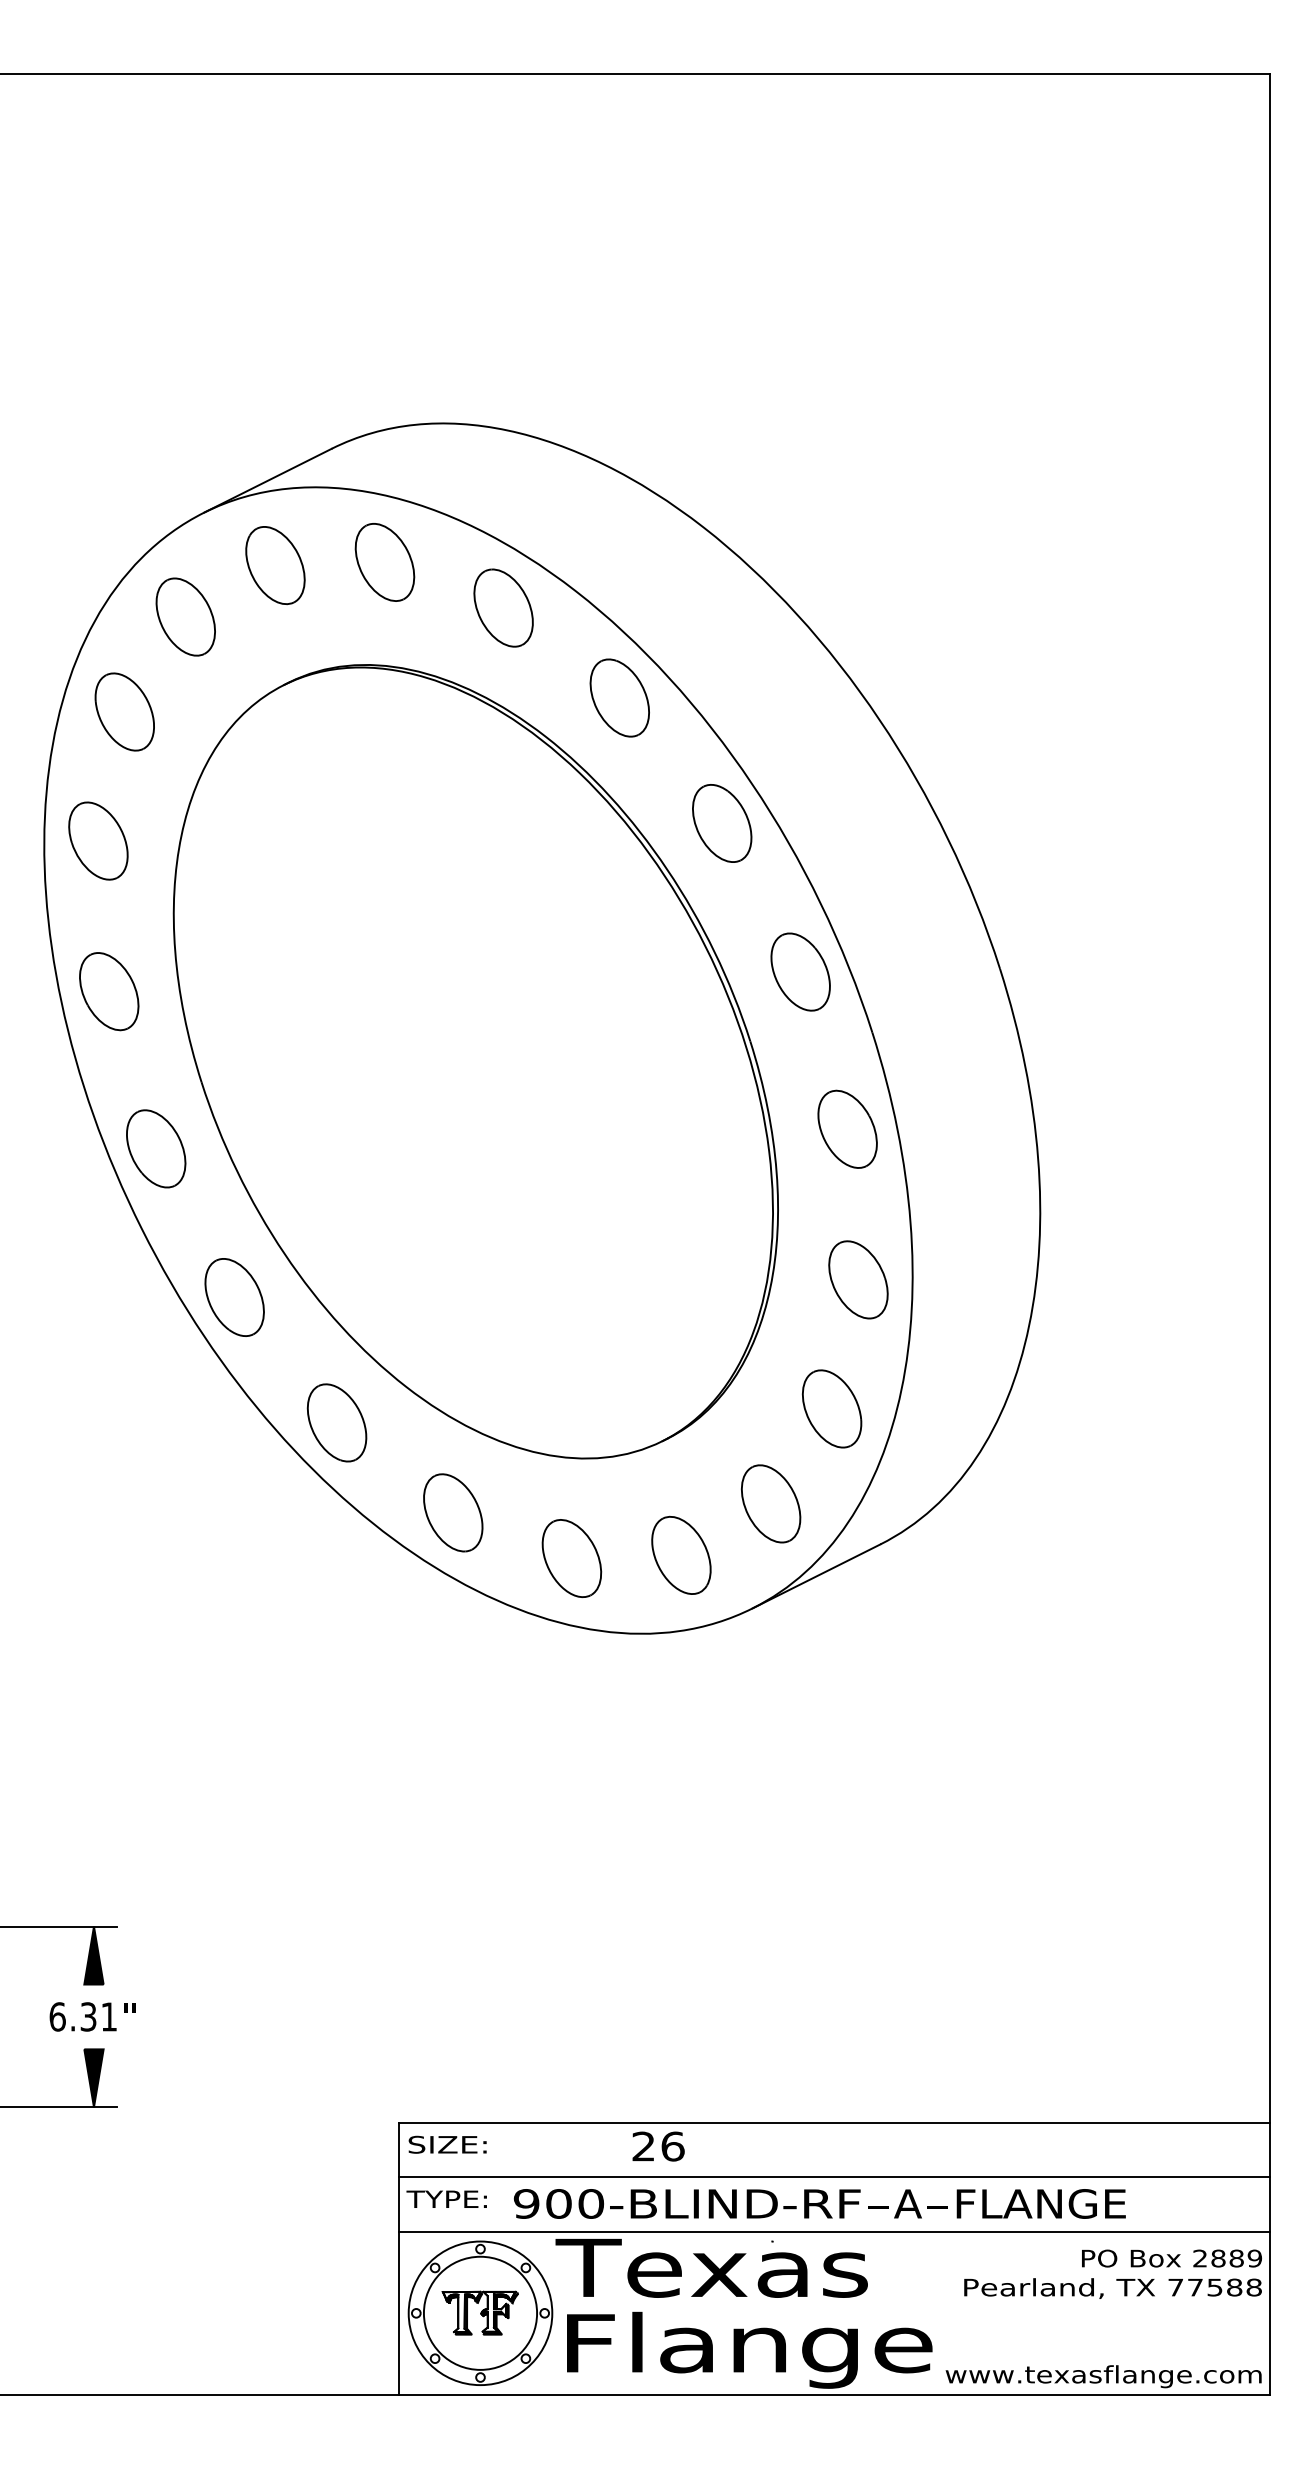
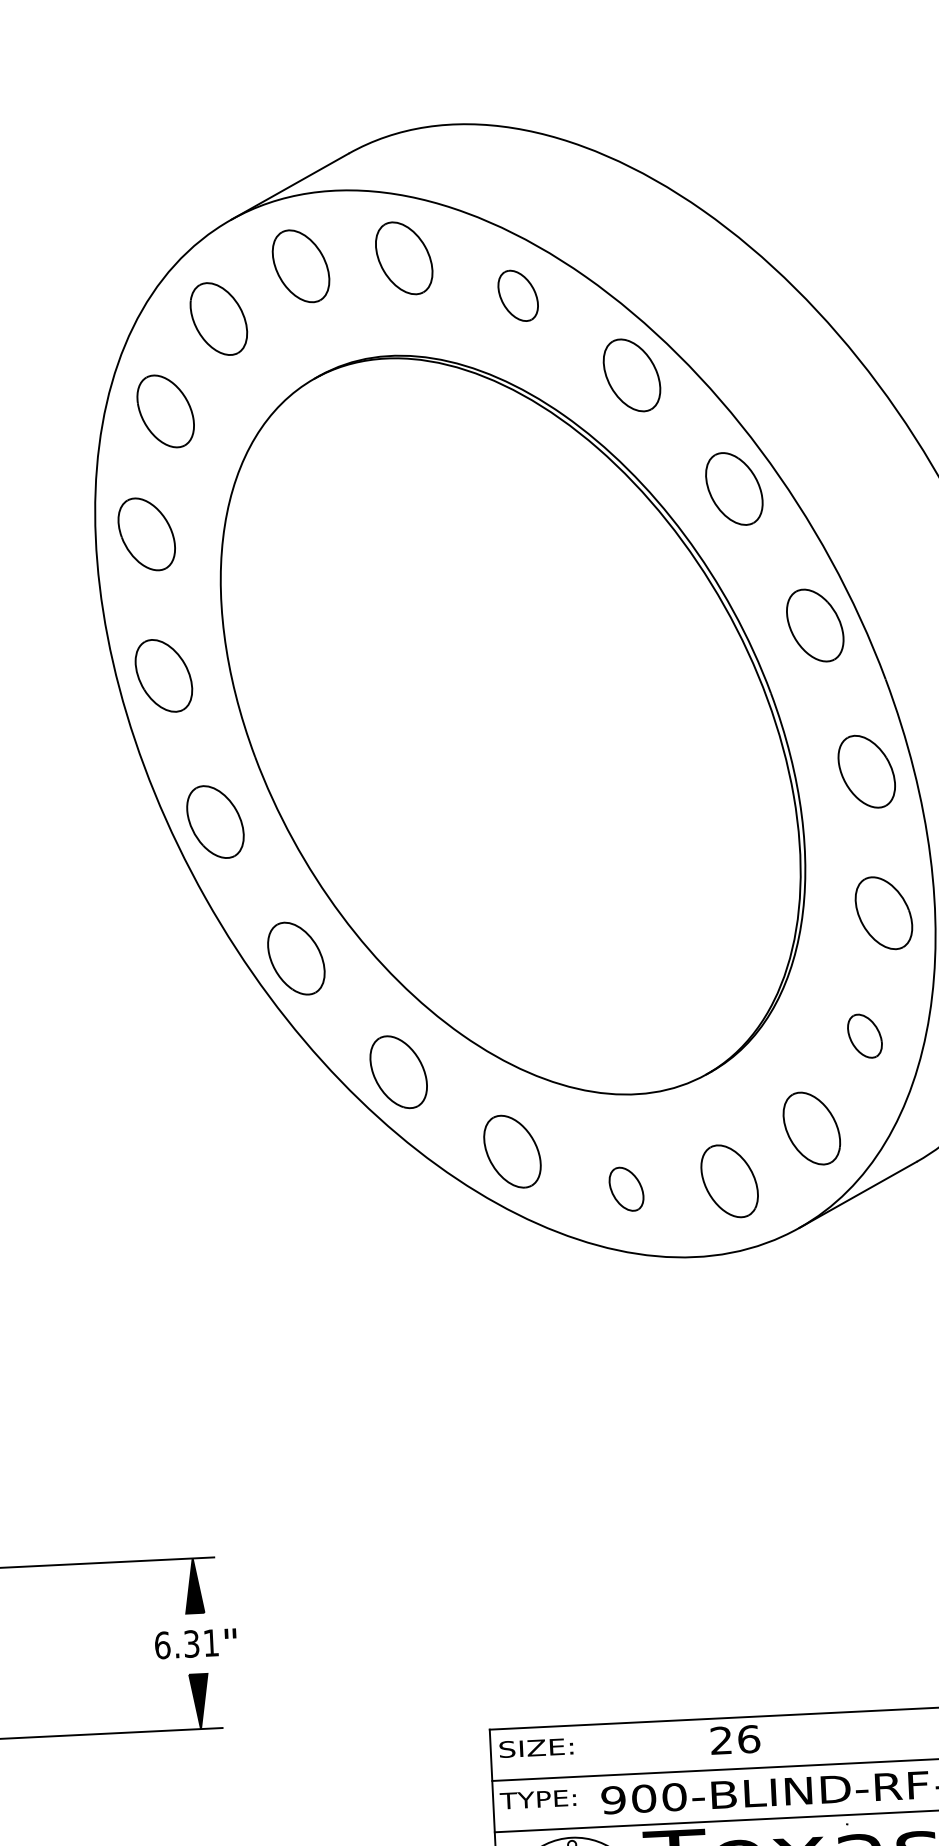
part: (503, 607) -> (518, 295), size x0.7
part: (831, 1408) -> (864, 1035), size x0.6
part: (571, 1558) -> (626, 1189), size x0.6

